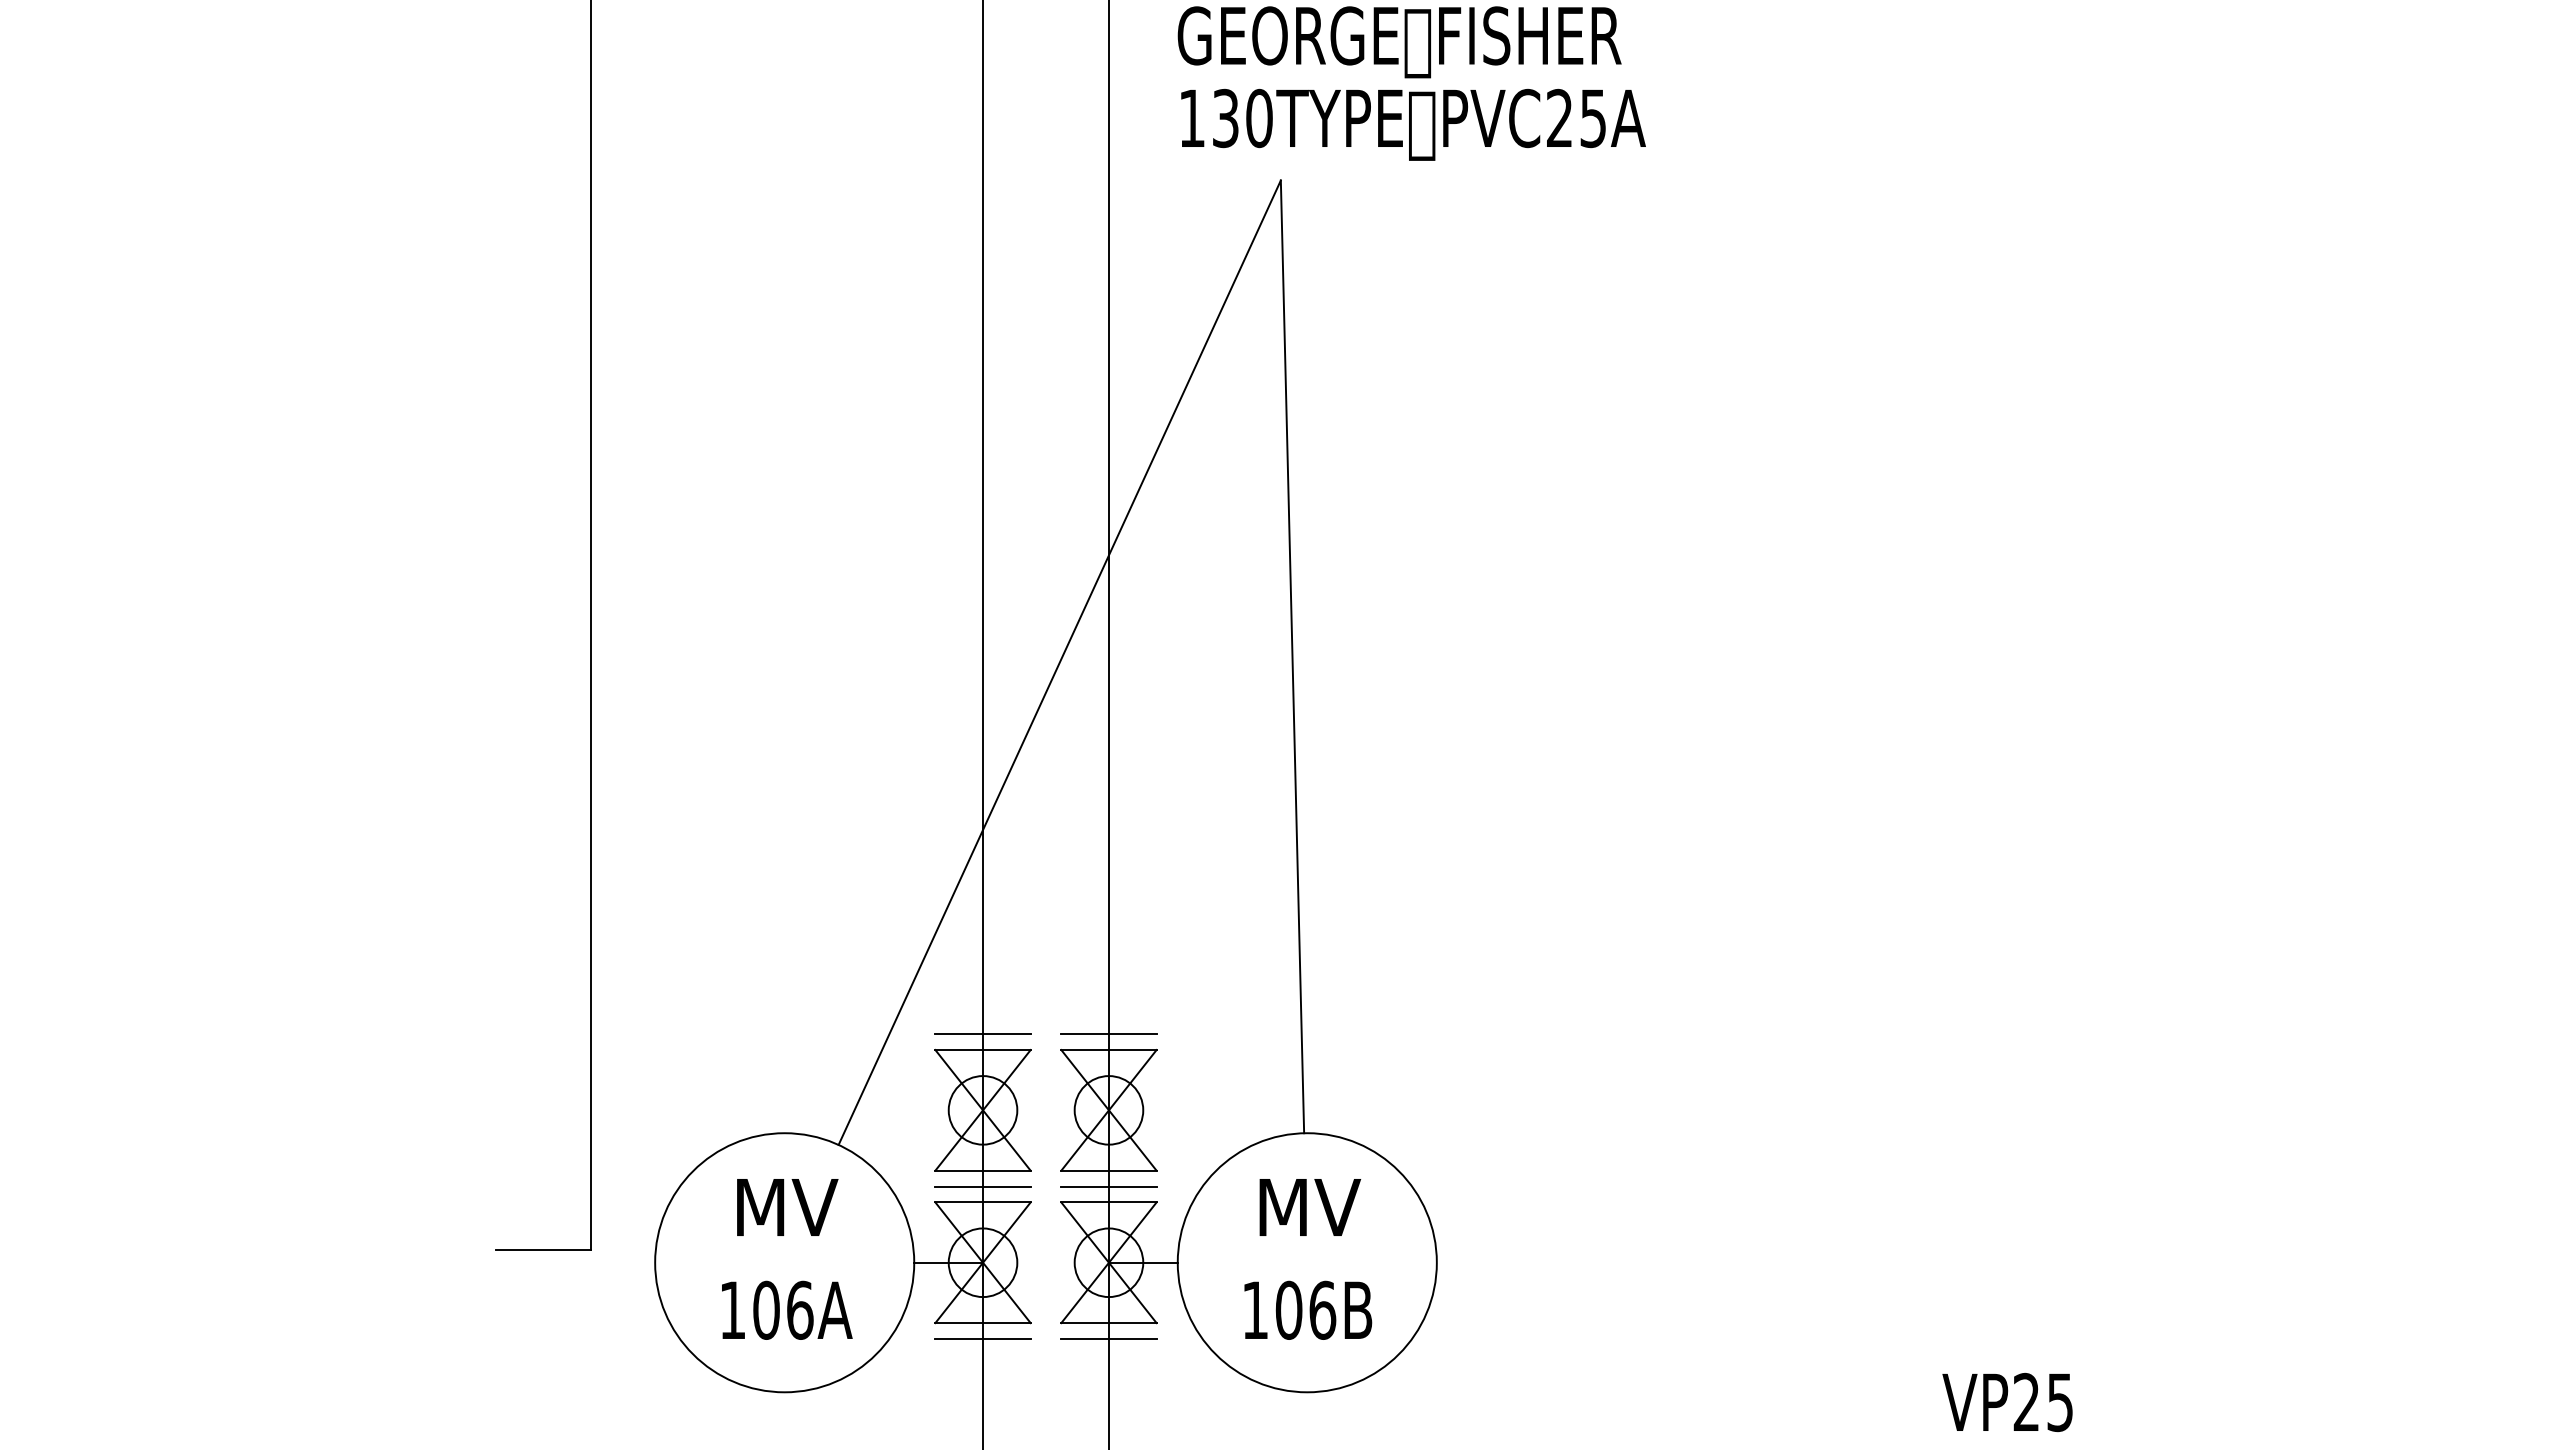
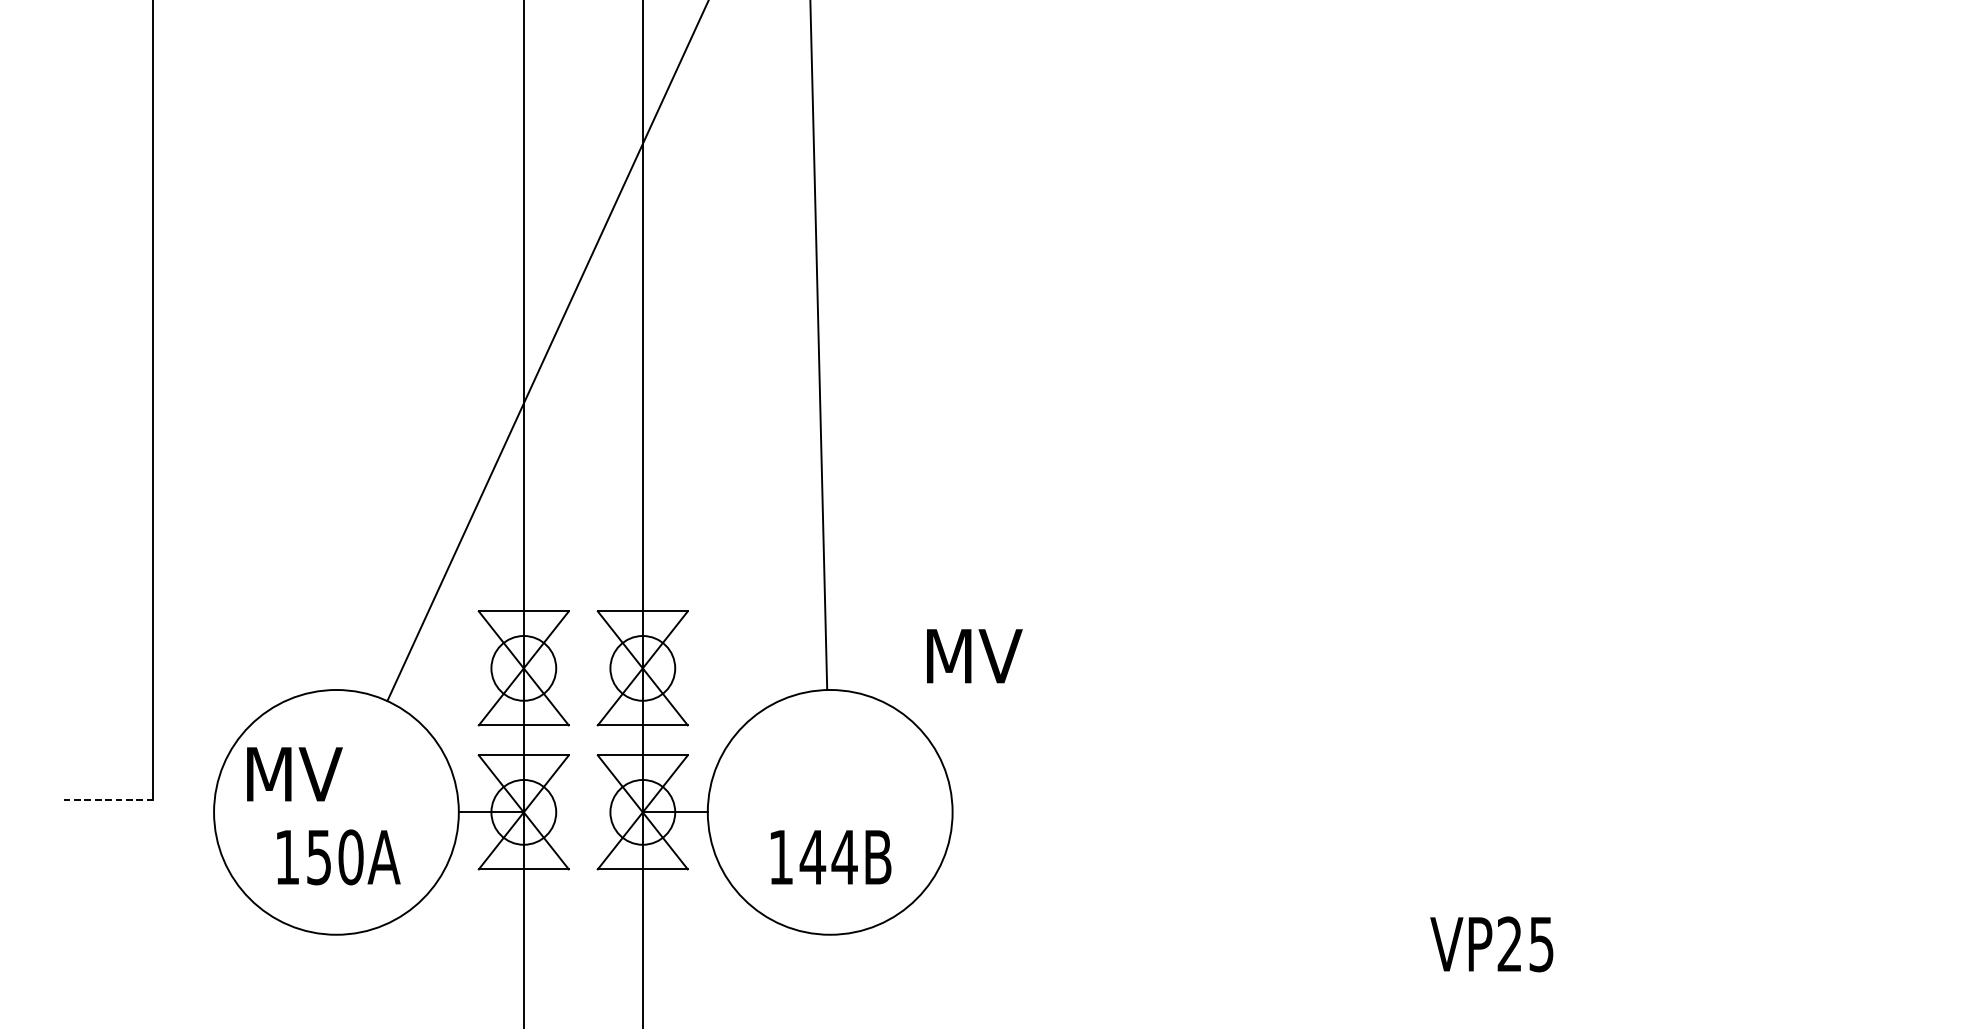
line: (982, 1034) -> (523, 596), removed
line: (1108, 1034) -> (642, 596), removed
line: (982, 1186) -> (523, 740), removed
line: (1108, 1186) -> (642, 740), removed
text: (787, 1207) -> (294, 774), moved
text: (1310, 1207) -> (974, 656), moved
line: (543, 1249) -> (108, 799), solid -> dashed
text: (783, 1309) -> (335, 856), 106A -> 150A
text: (1305, 1309) -> (828, 856), 106B -> 144B
line: (982, 1338) -> (523, 883), removed
line: (1108, 1338) -> (642, 883), removed

